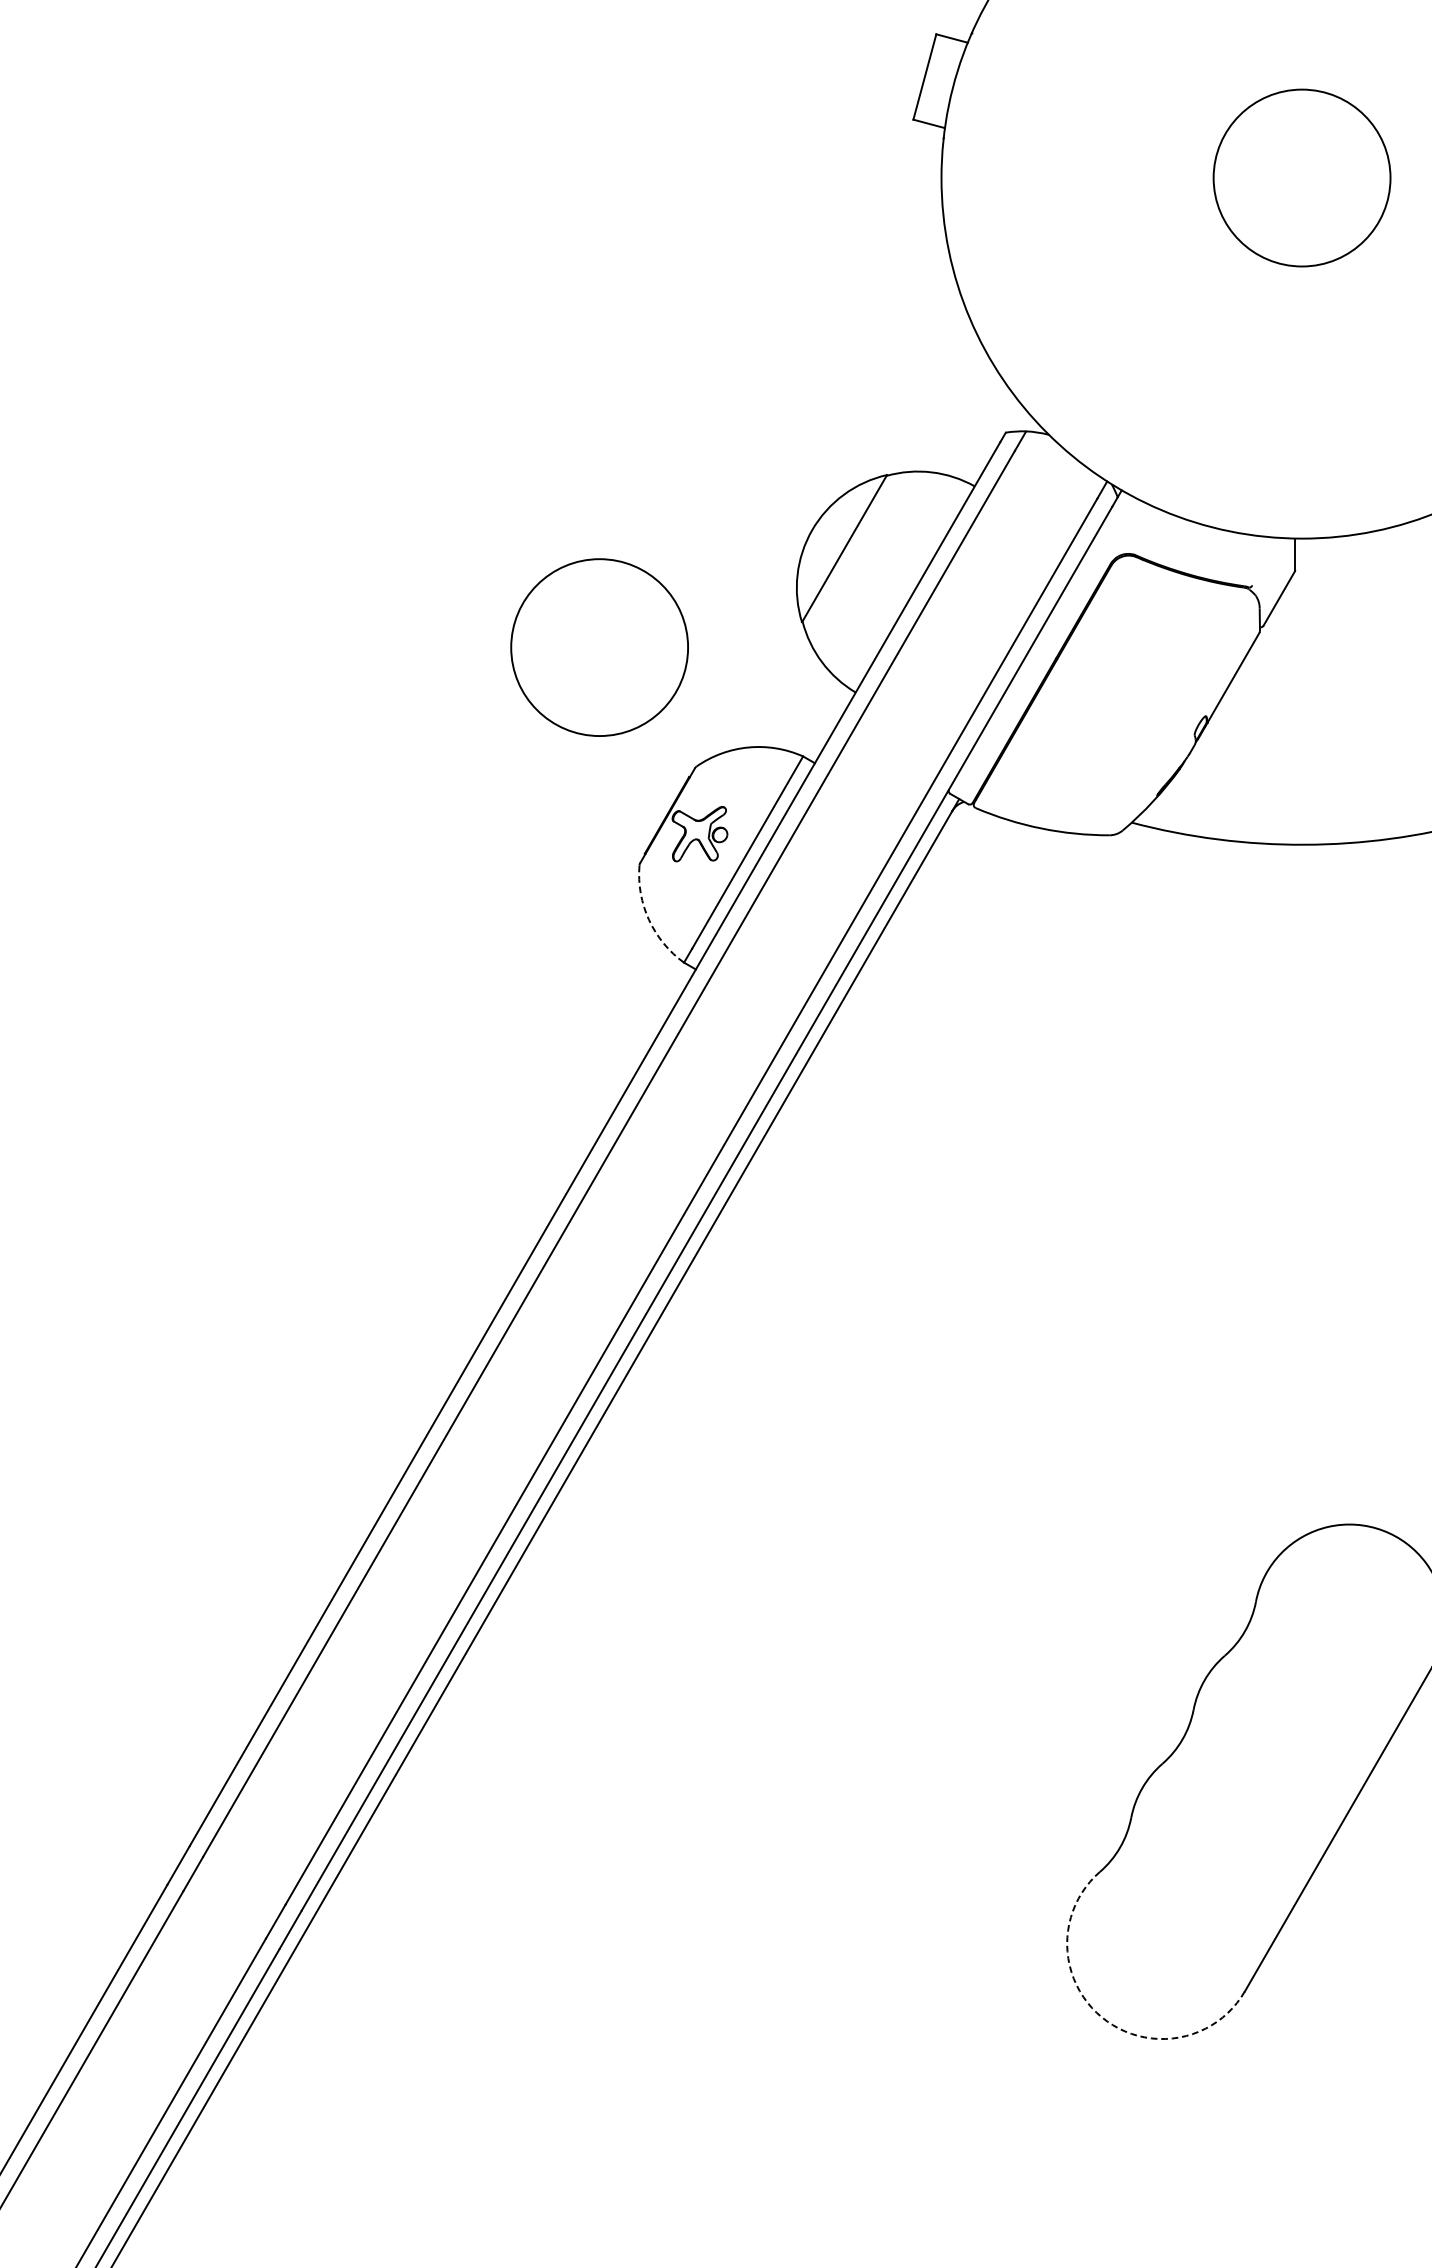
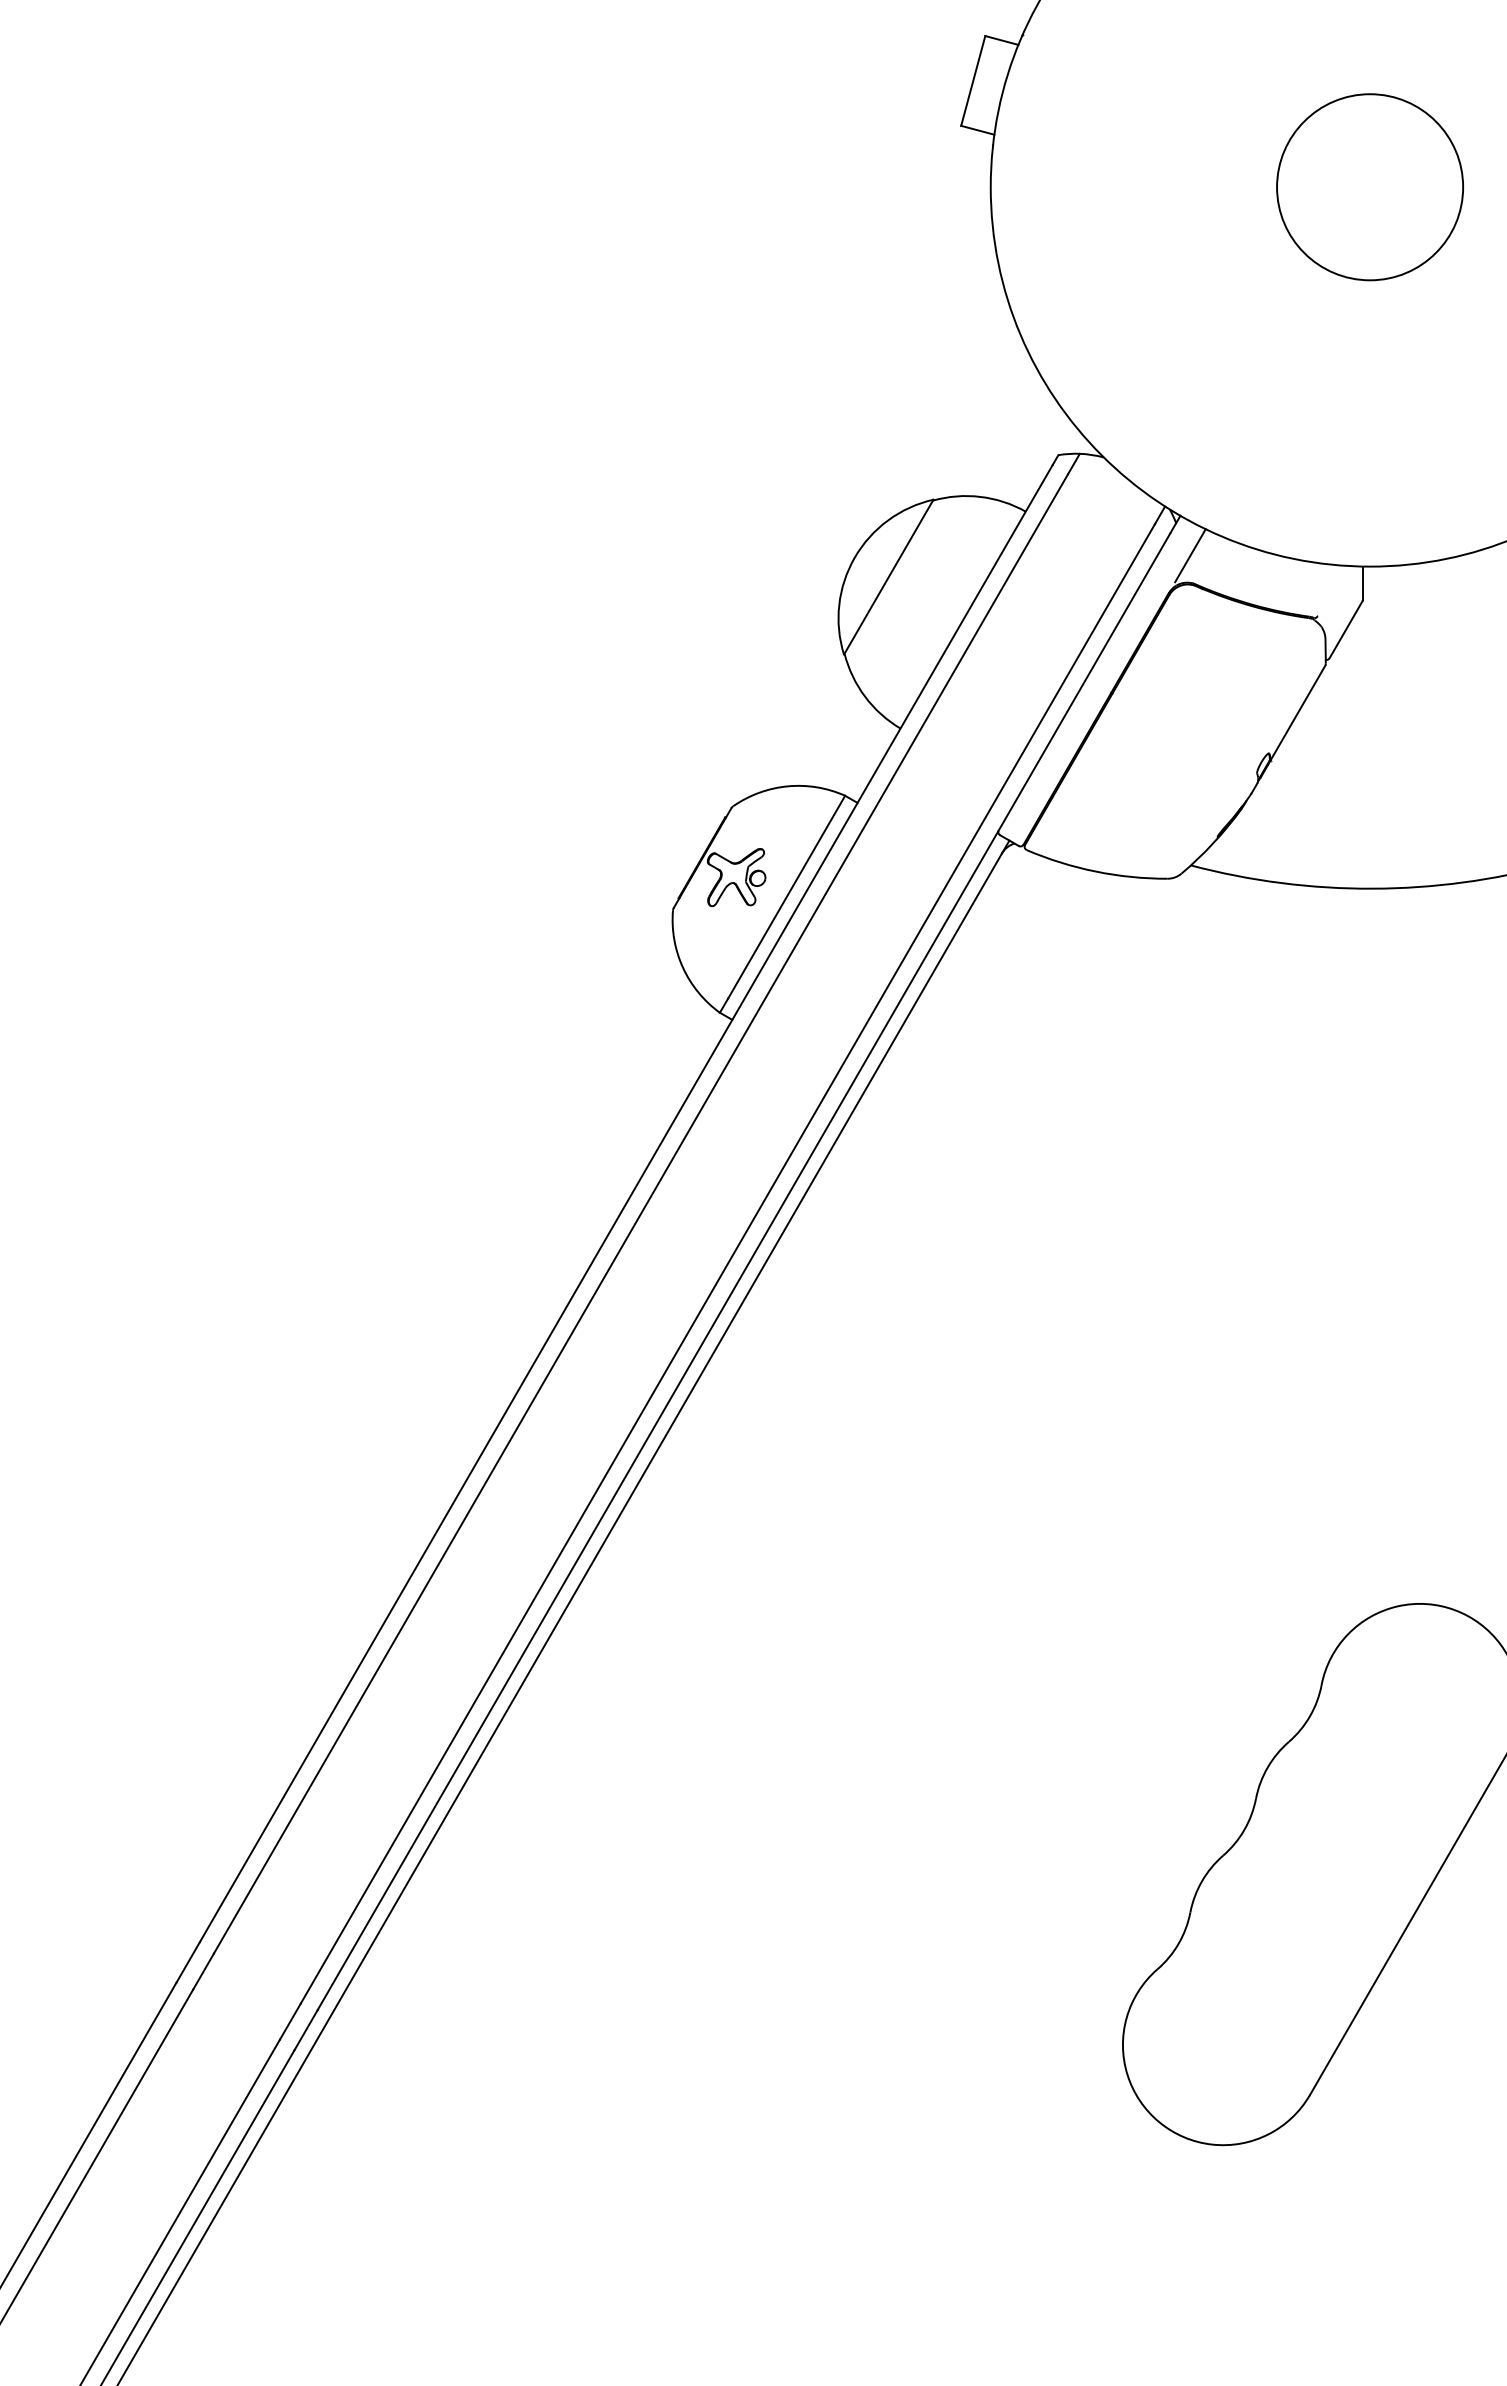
line: (1131, 528) -> (1190, 555), added
circle: (599, 647) -> (630, 681), removed
arc: (649, 919) -> (683, 967), dashed -> solid
arc: (1101, 2017) -> (1159, 2122), dashed -> solid

